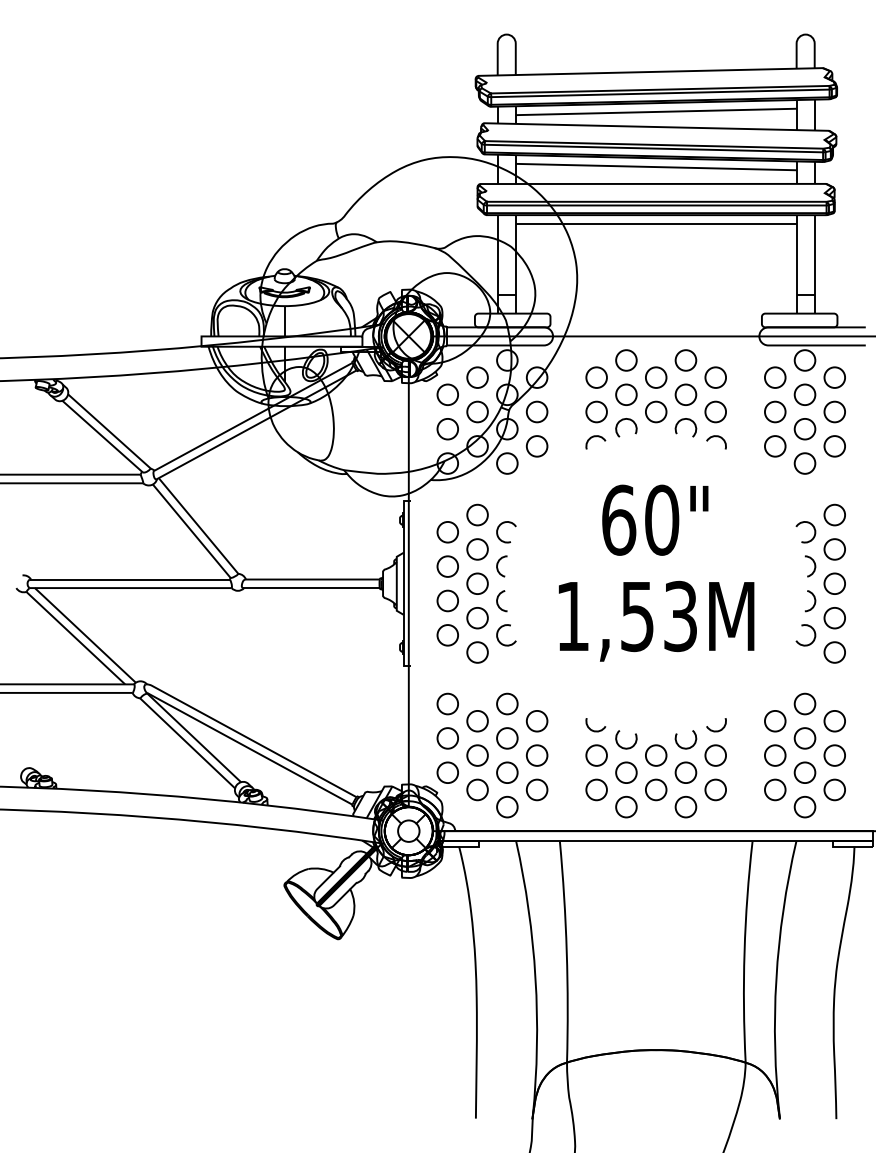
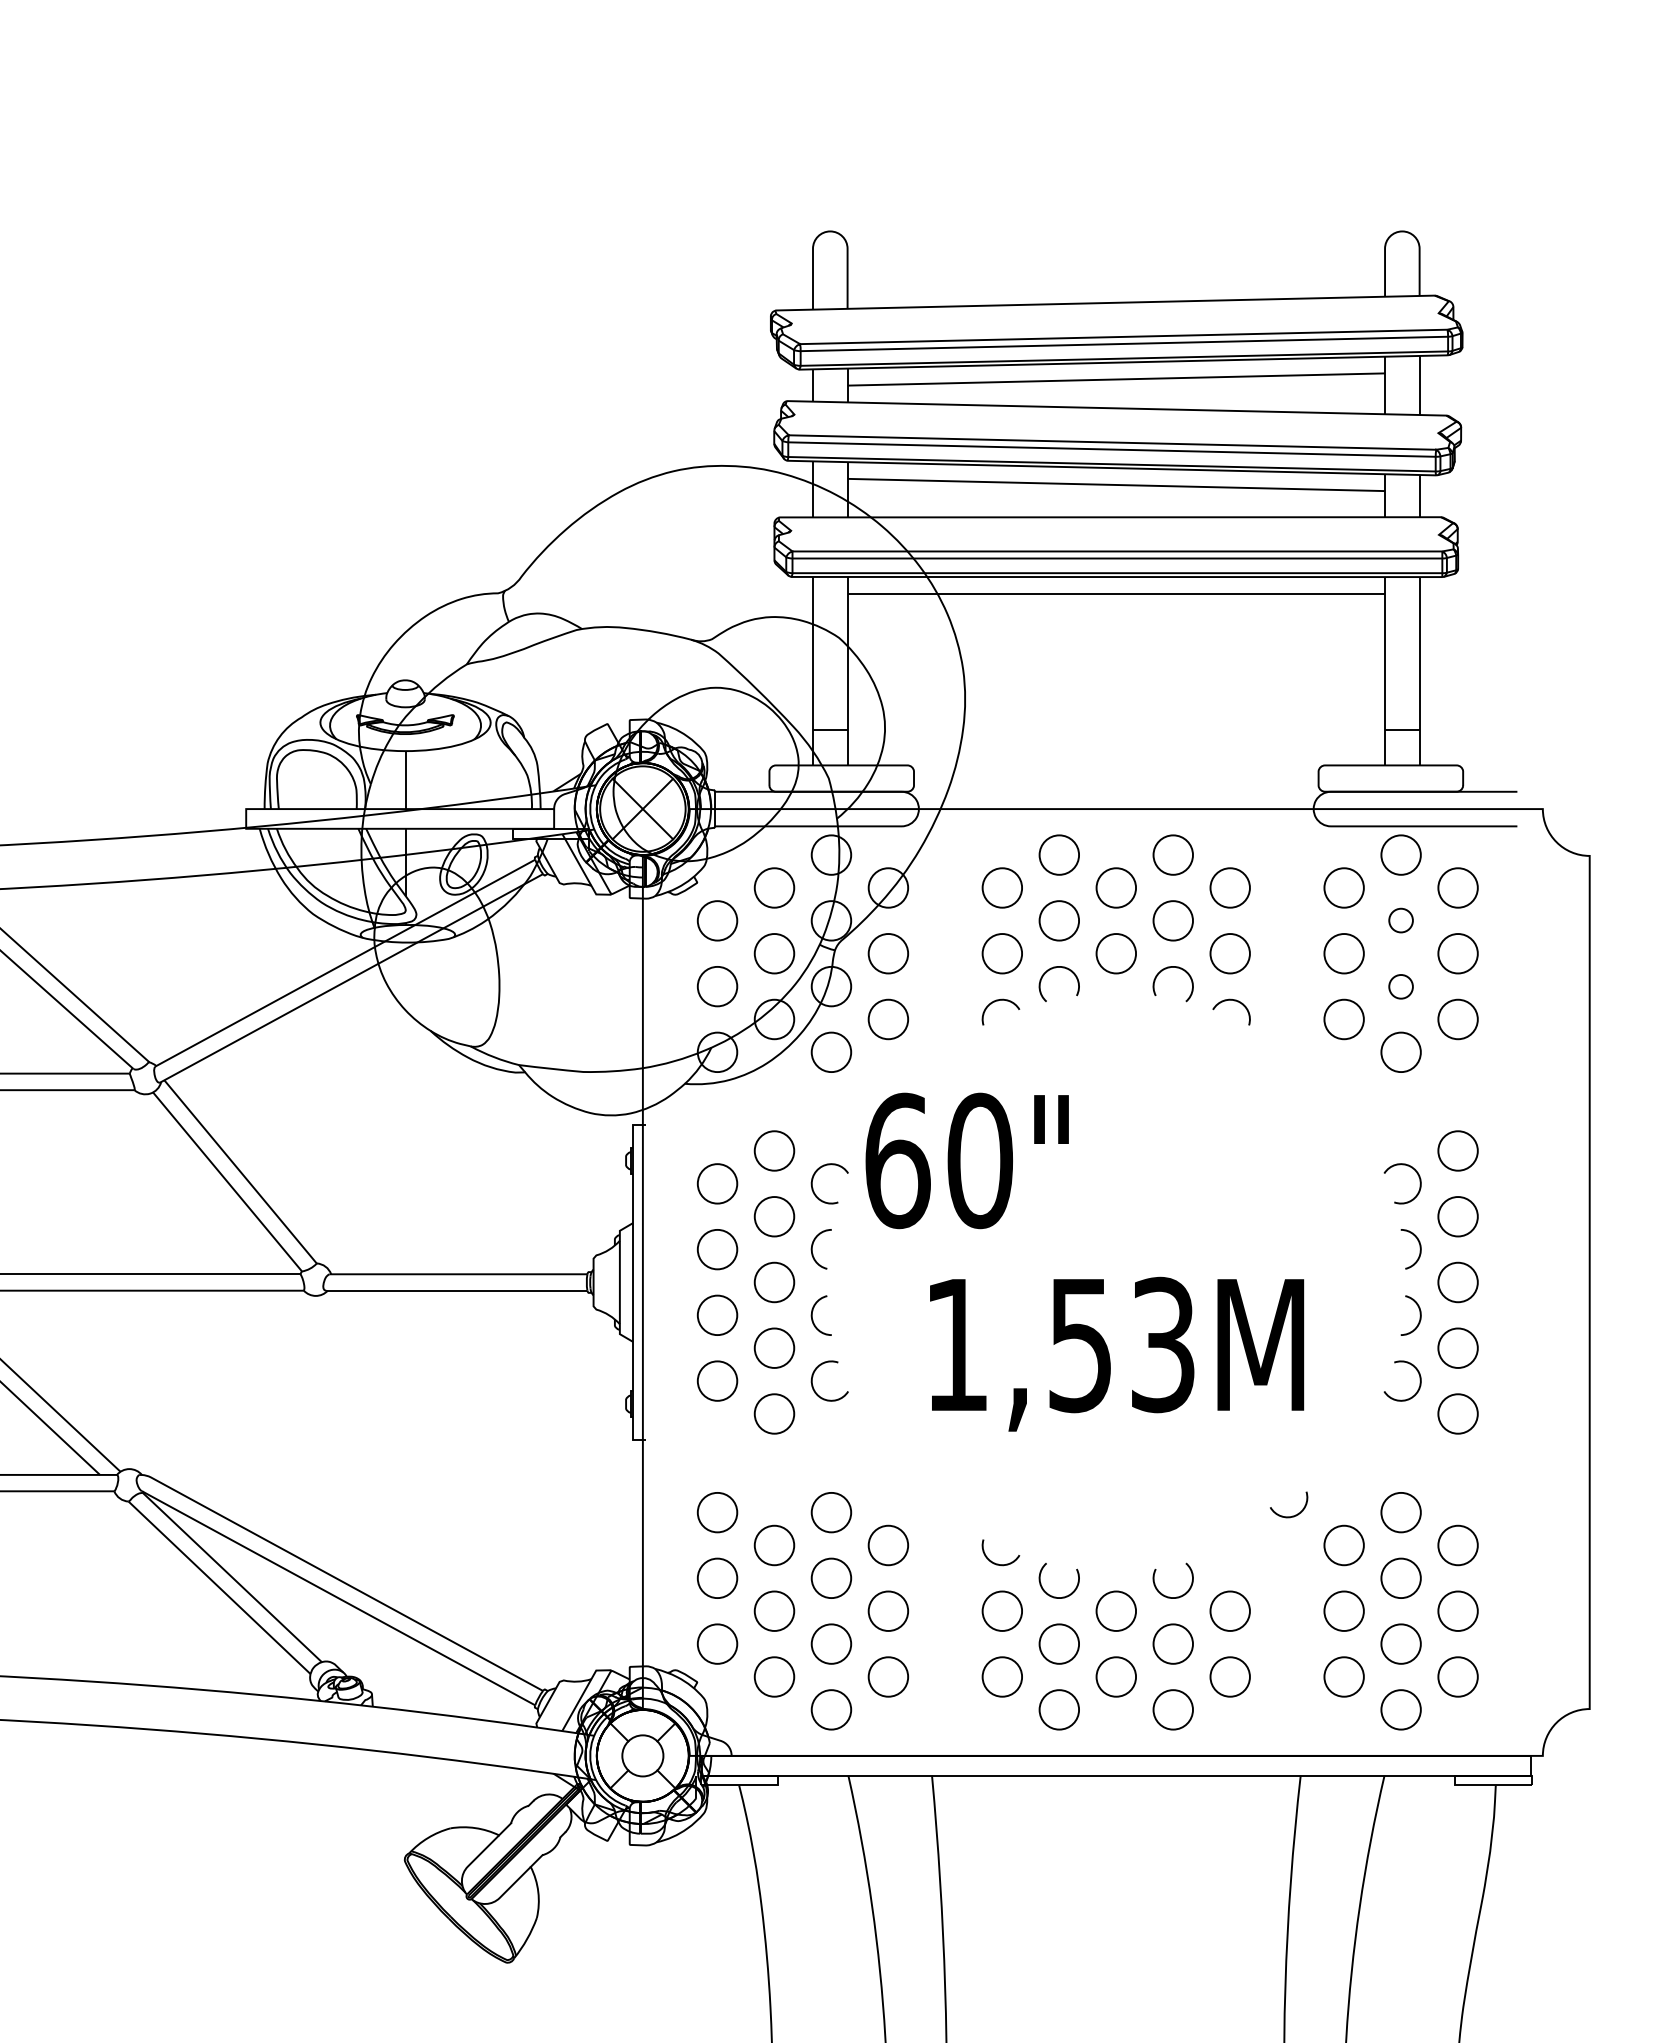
circle: (804, 394) -> (1400, 920), size x0.6
circle: (804, 429) -> (1400, 987), size x0.6
text: (655, 519) -> (967, 1159), moved
arc: (719, 729) -> (1294, 1513), moved

